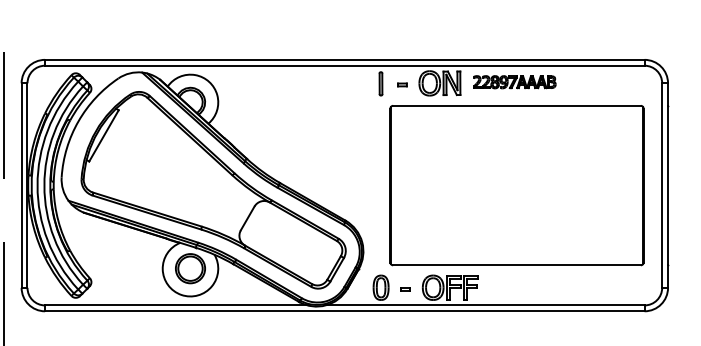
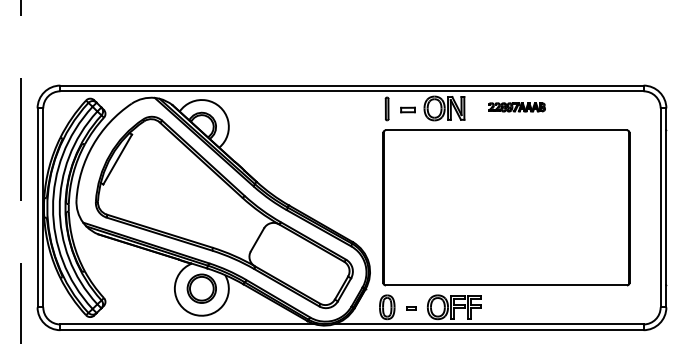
part: (513, 82) -> (516, 107), size x0.7
part: (401, 84) -> (407, 109), size x1.6
part: (517, 185) -> (506, 207), moved

